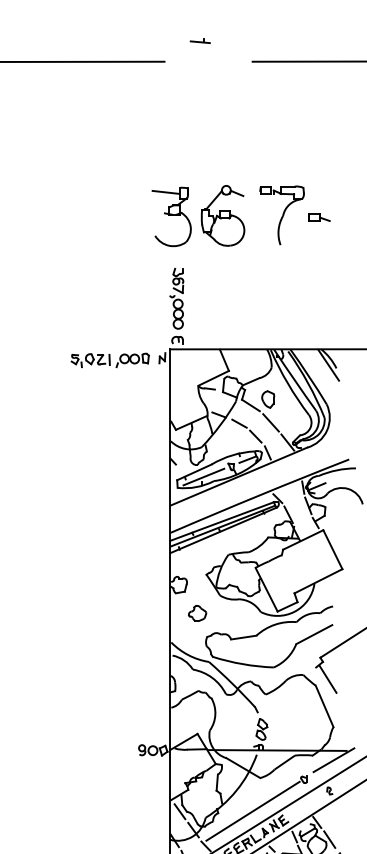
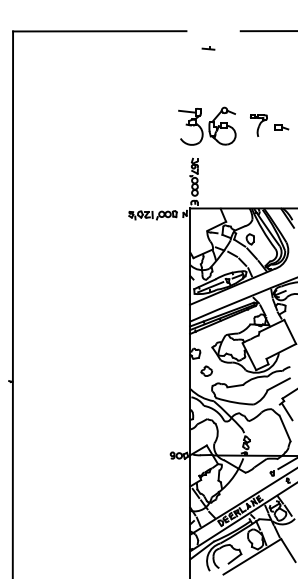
part: (200, 41) -> (208, 48), moved
part: (281, 214) -> (258, 125), size x0.6
line: (252, 811) -> (240, 493), removed

